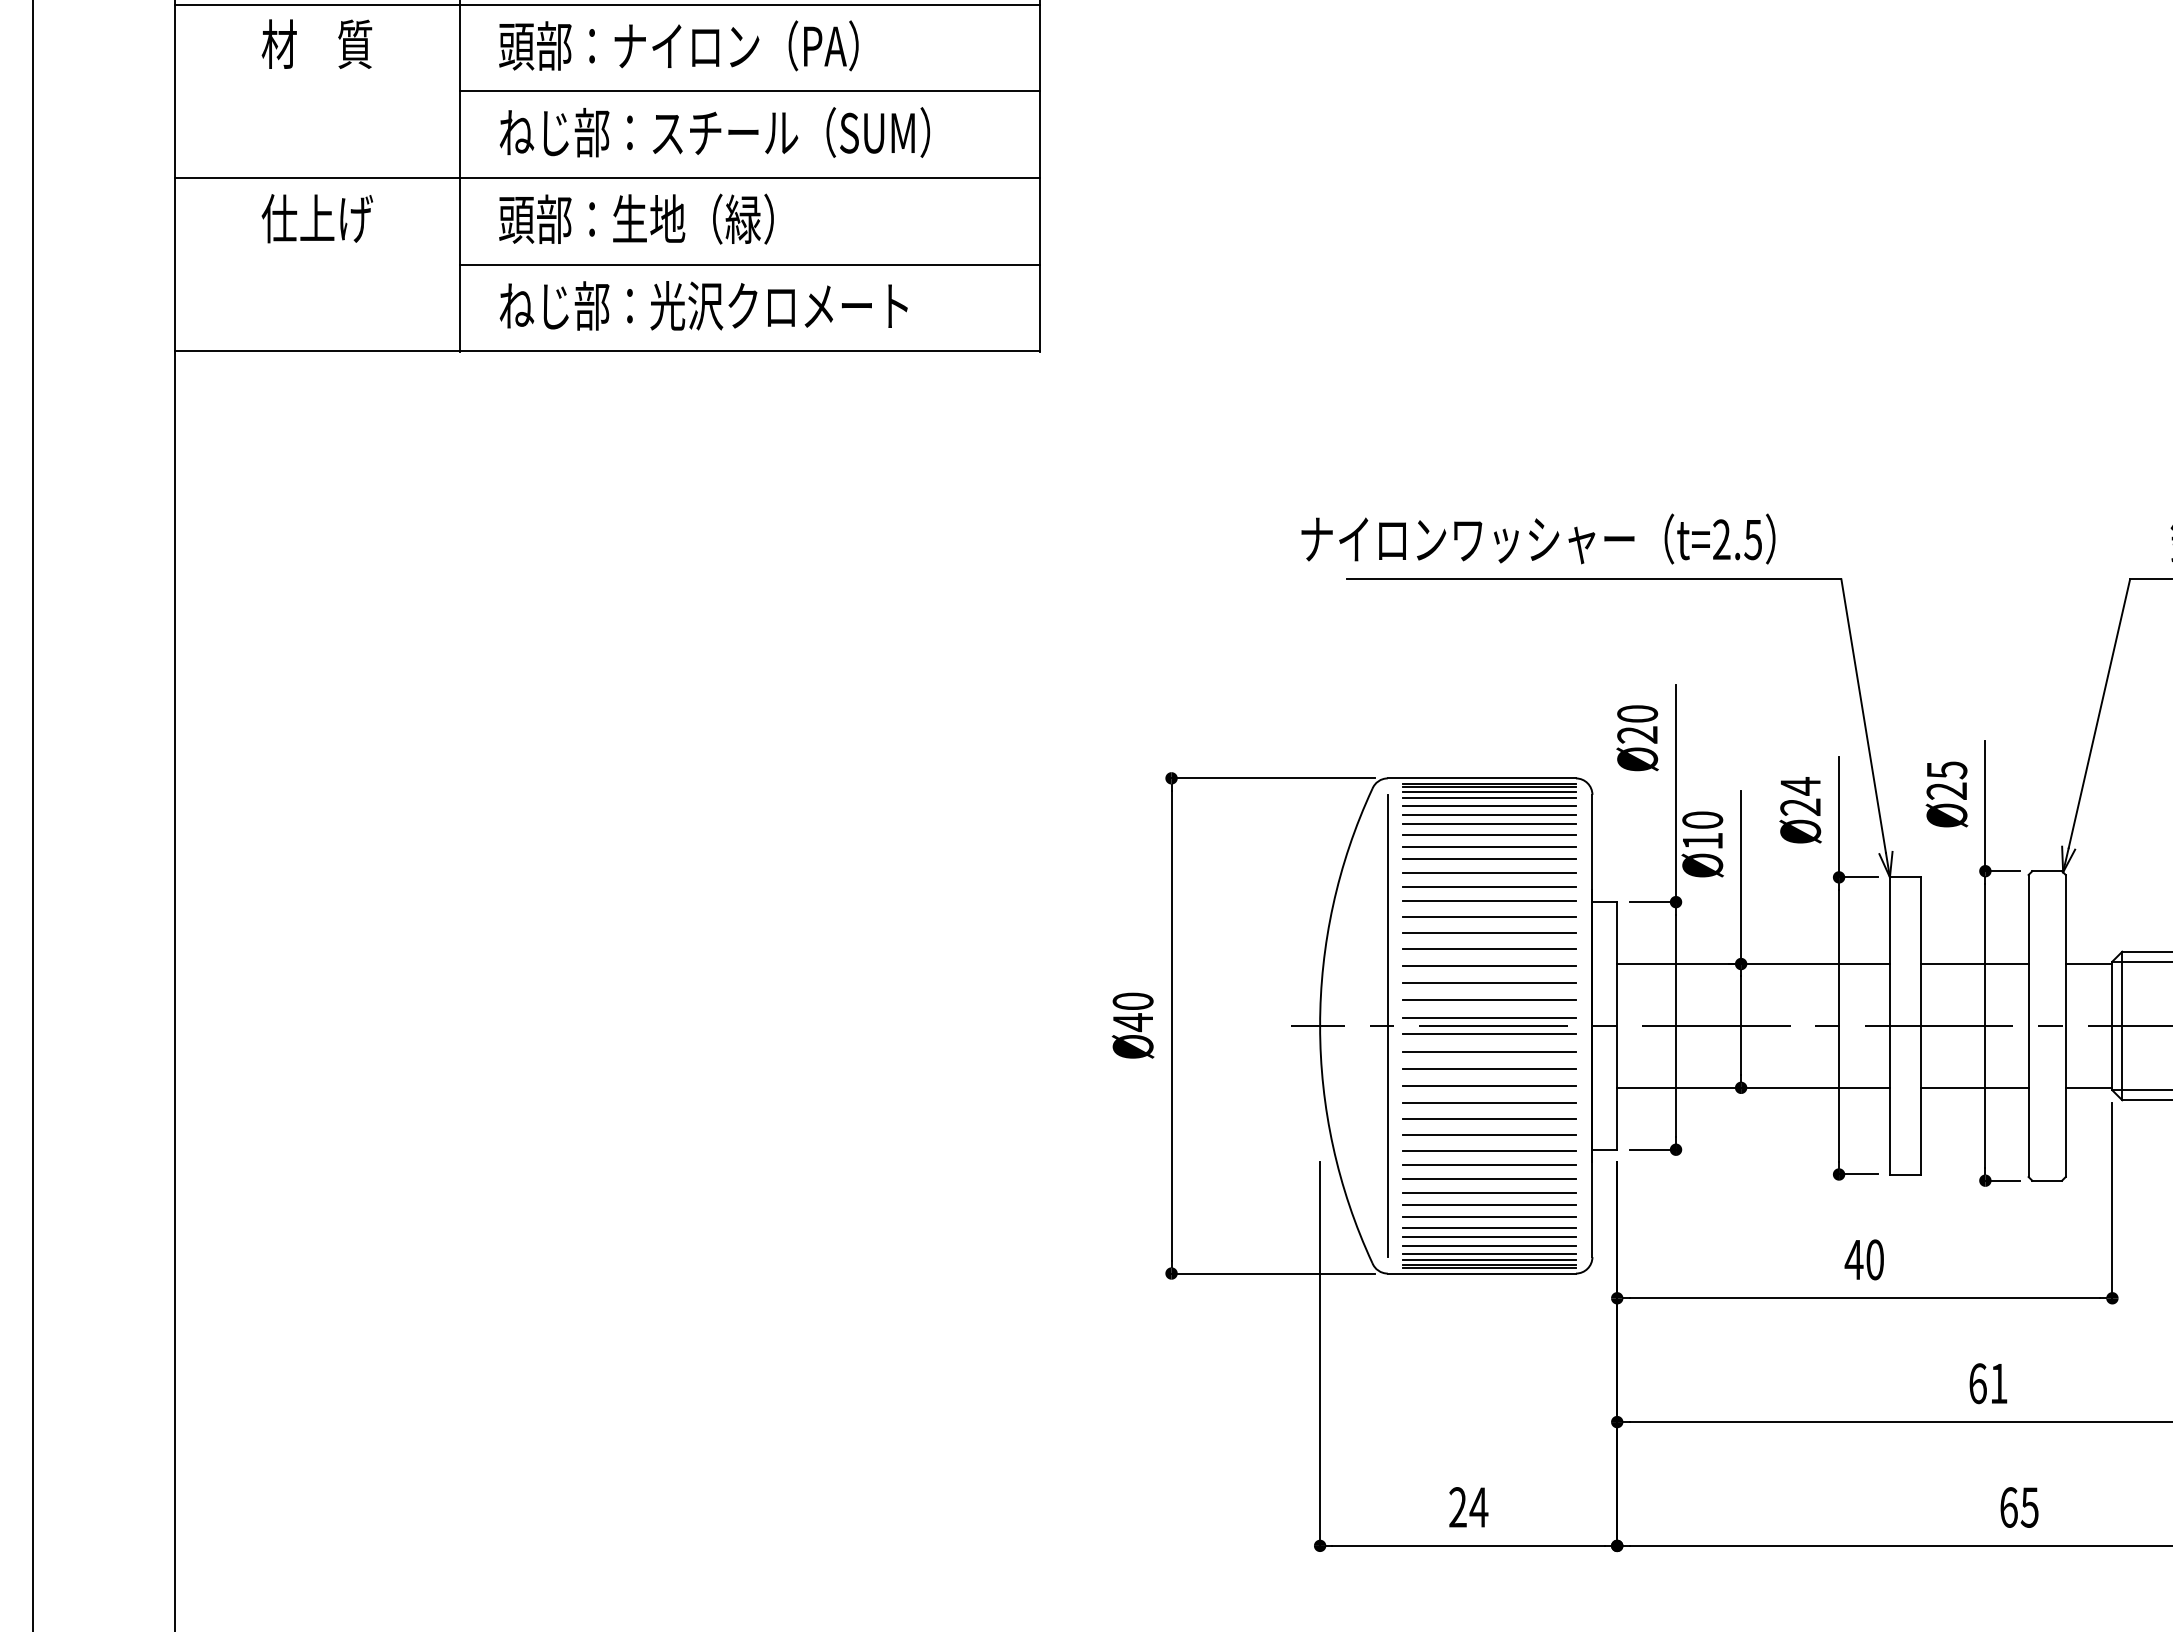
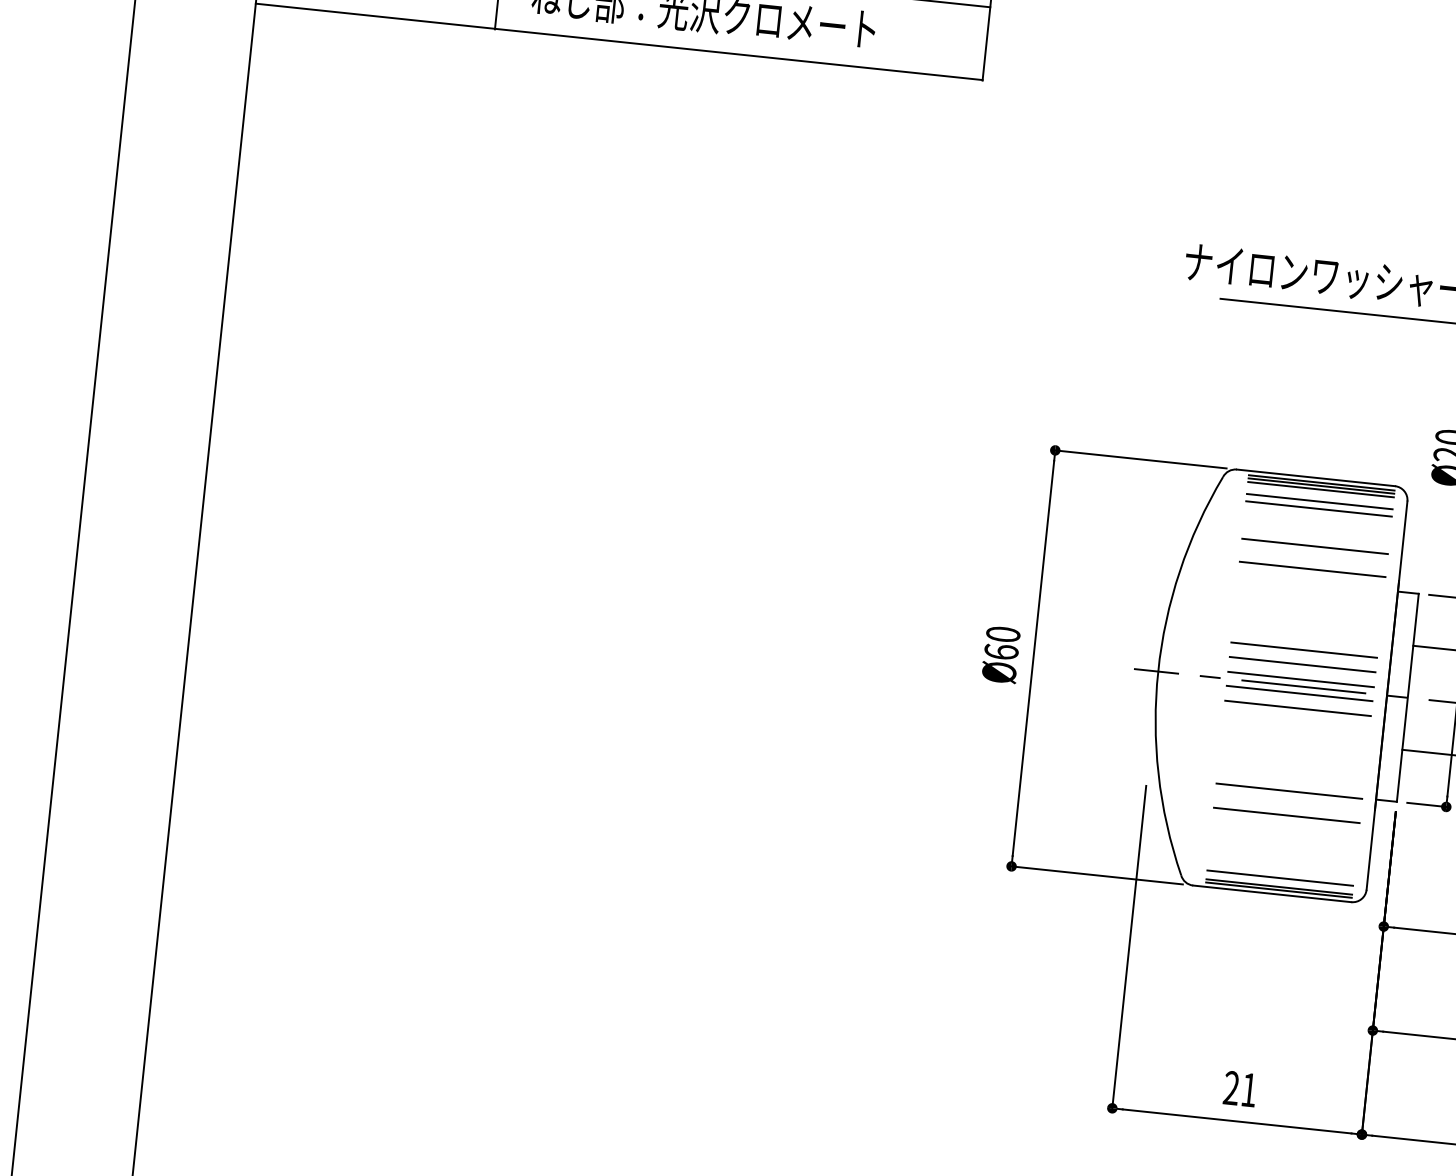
line: (1488, 797) -> (1319, 494), removed
line: (1488, 824) -> (1317, 517), removed
line: (1489, 834) -> (1317, 525), removed
line: (1488, 846) -> (1315, 535), removed
line: (1488, 872) -> (1313, 557), removed
line: (1488, 901) -> (1310, 581), removed
line: (1488, 916) -> (1309, 594), removed
line: (1489, 932) -> (1308, 607), removed
line: (1489, 948) -> (1307, 621), removed
line: (1488, 965) -> (1305, 635), removed
text: (1132, 1022) -> (1000, 652), Ø40 -> Ø60
line: (1387, 1025) -> (1214, 677), removed
line: (1488, 1069) -> (1295, 722), removed
line: (1489, 1085) -> (1295, 736), removed
line: (1488, 1103) -> (1292, 751), removed
line: (1488, 1119) -> (1291, 764), removed
line: (1488, 1135) -> (1290, 778), removed
line: (1489, 1164) -> (1288, 802), removed
line: (1488, 1192) -> (1284, 826), removed
line: (1489, 1204) -> (1284, 836), removed
line: (1488, 1216) -> (1282, 846), removed
line: (1488, 1227) -> (1281, 855), removed
line: (1488, 1237) -> (1281, 864), removed
line: (1488, 1246) -> (1280, 871), removed
line: (1488, 1260) -> (1278, 883), removed
text: (1478, 1507) -> (1248, 1090), 24 -> 21

